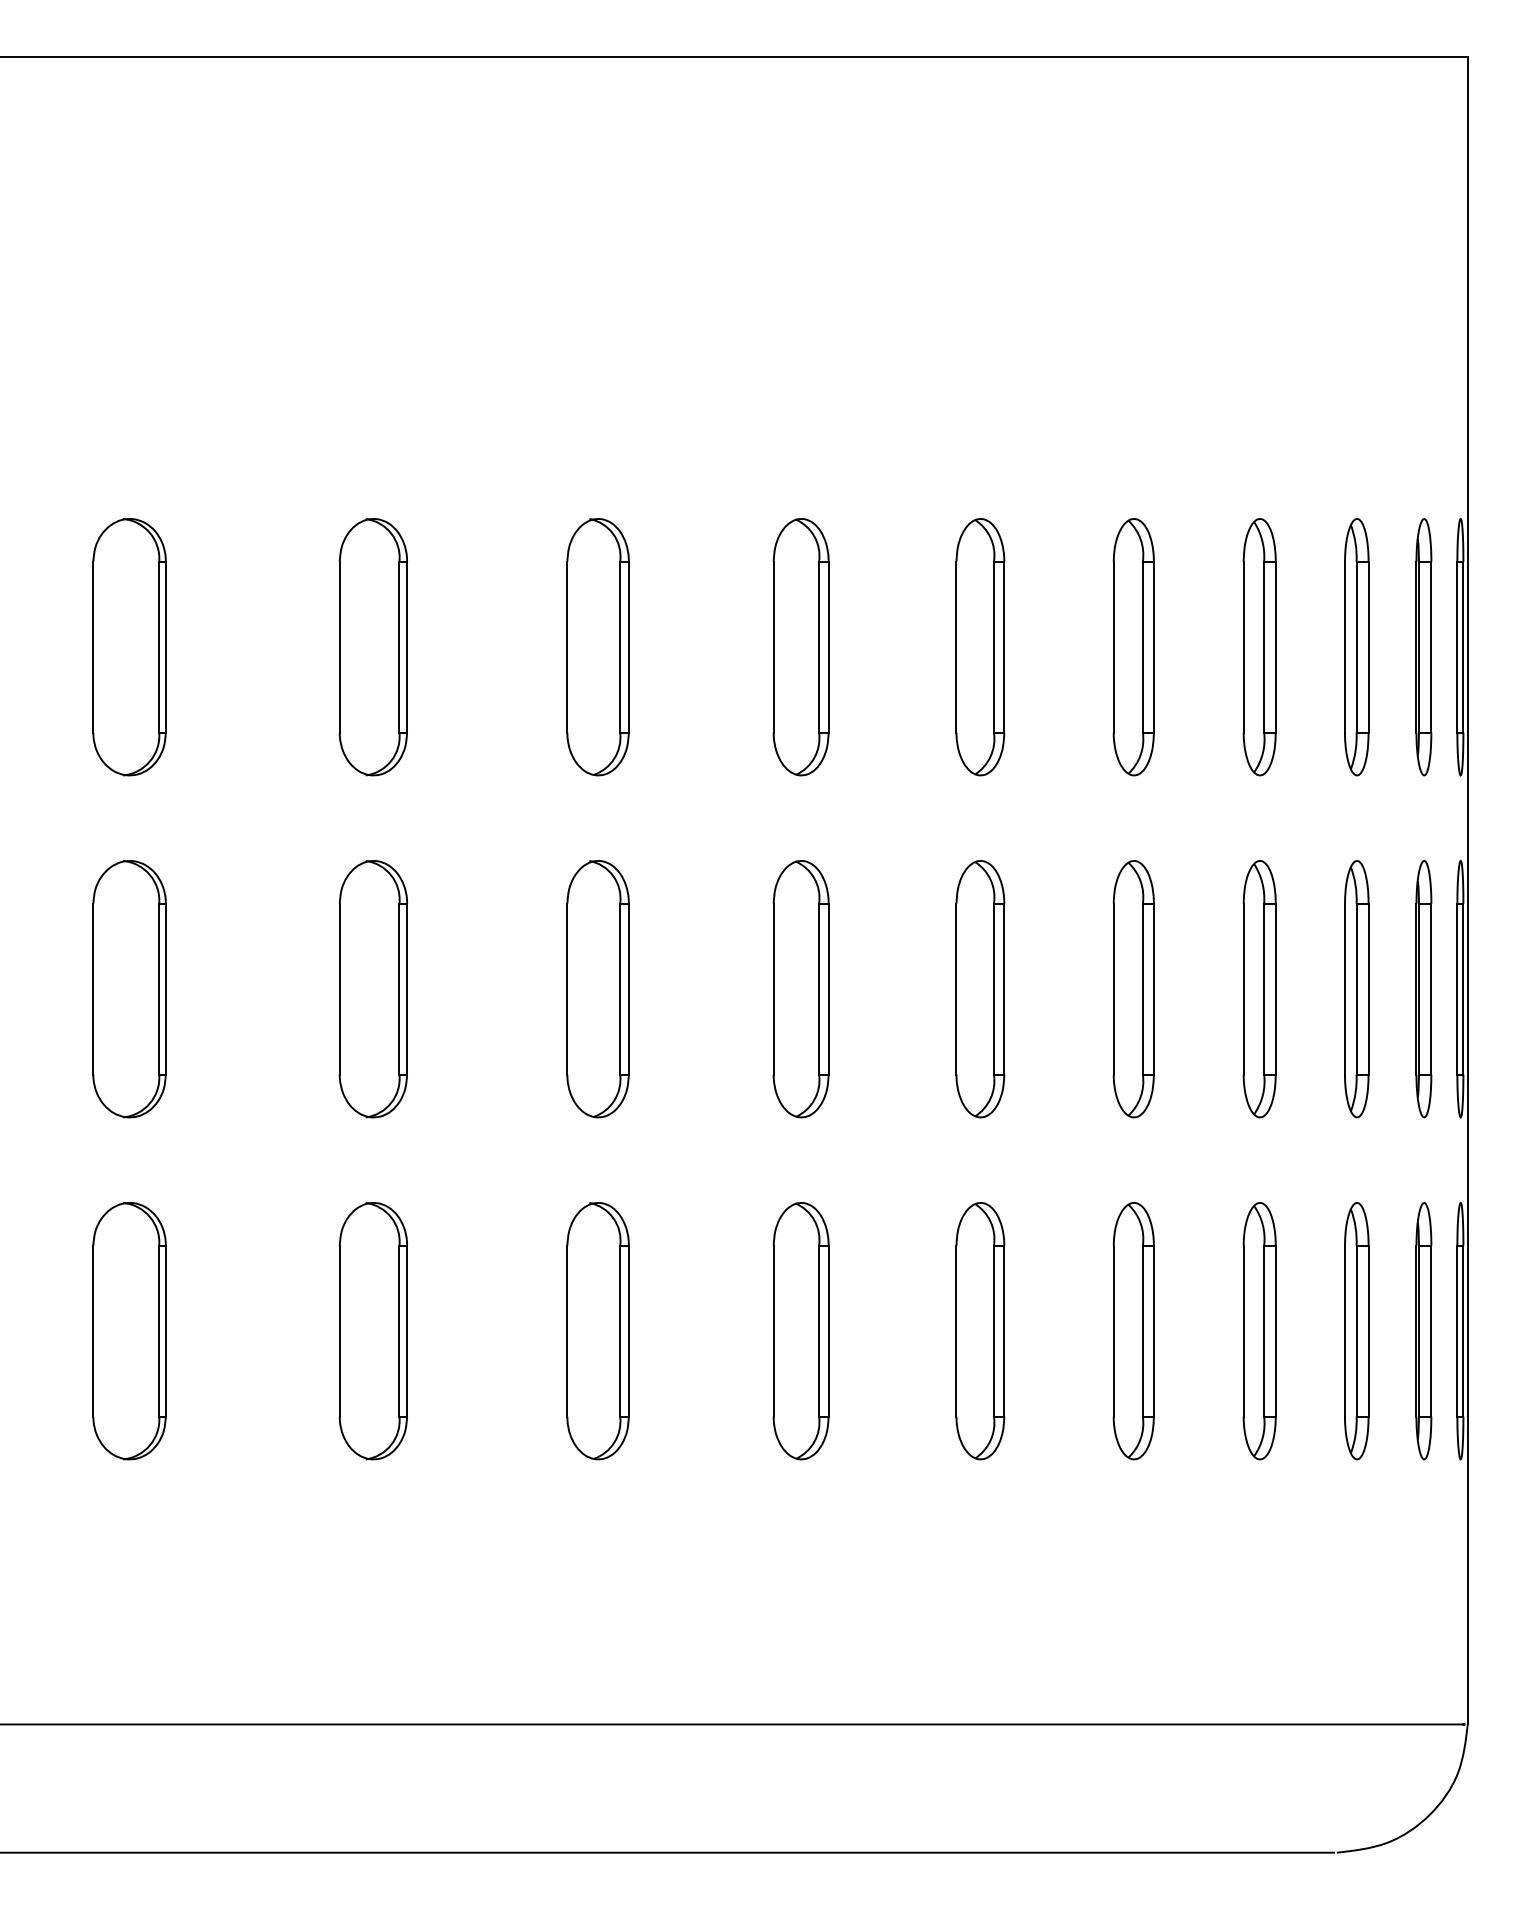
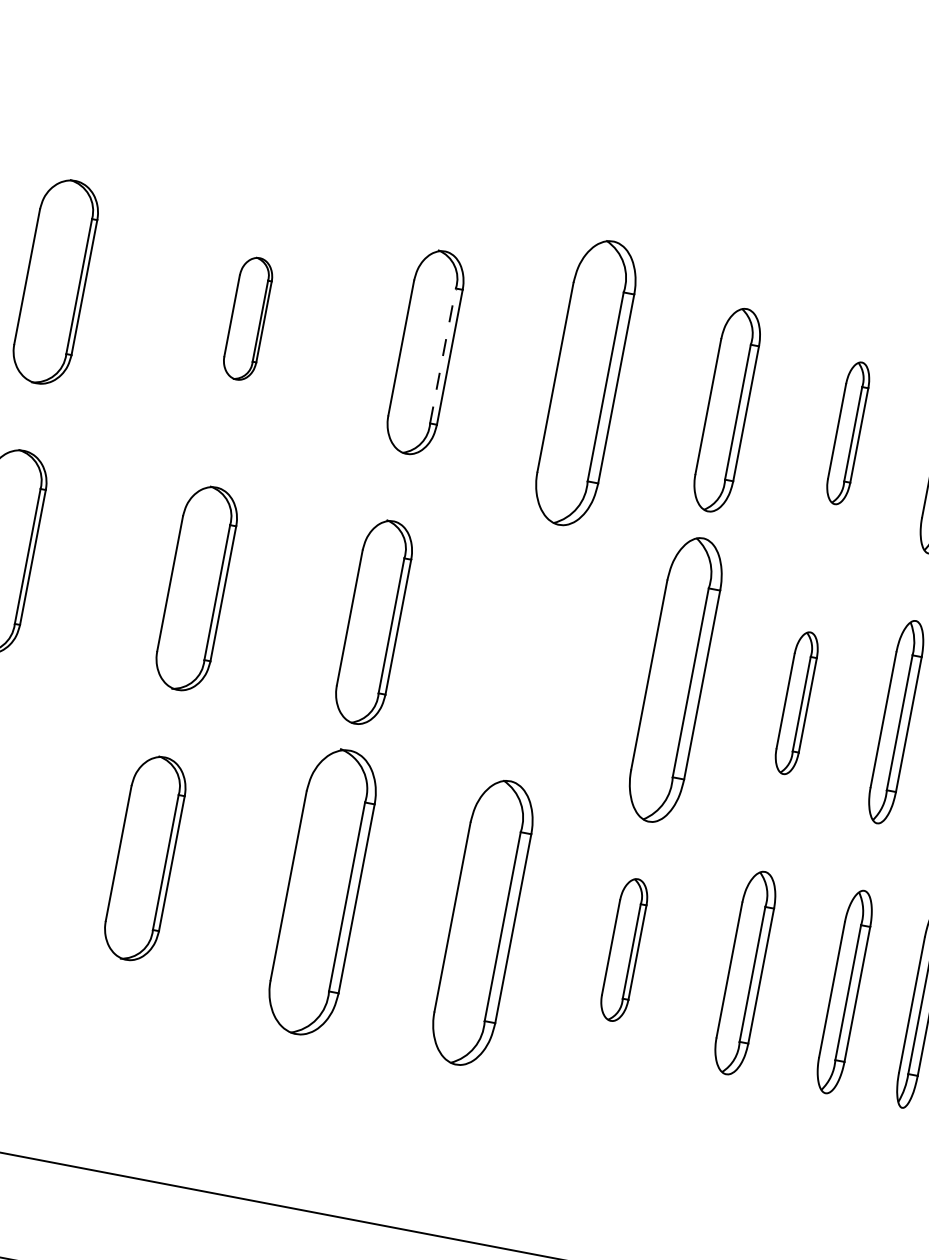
line: (620, 646) -> (443, 355), solid -> dashed
part: (372, 647) -> (247, 318), size x0.6
part: (800, 647) -> (585, 383), size x1.4
part: (1133, 647) -> (848, 433), size x0.7
part: (800, 989) -> (533, 653), removed
part: (980, 989) -> (675, 680), size x1.4
part: (1133, 989) -> (796, 703), size x0.7
part: (597, 1331) -> (322, 892), size x1.4
part: (800, 1331) -> (482, 923), size x1.4
part: (980, 1331) -> (624, 950), size x0.7

